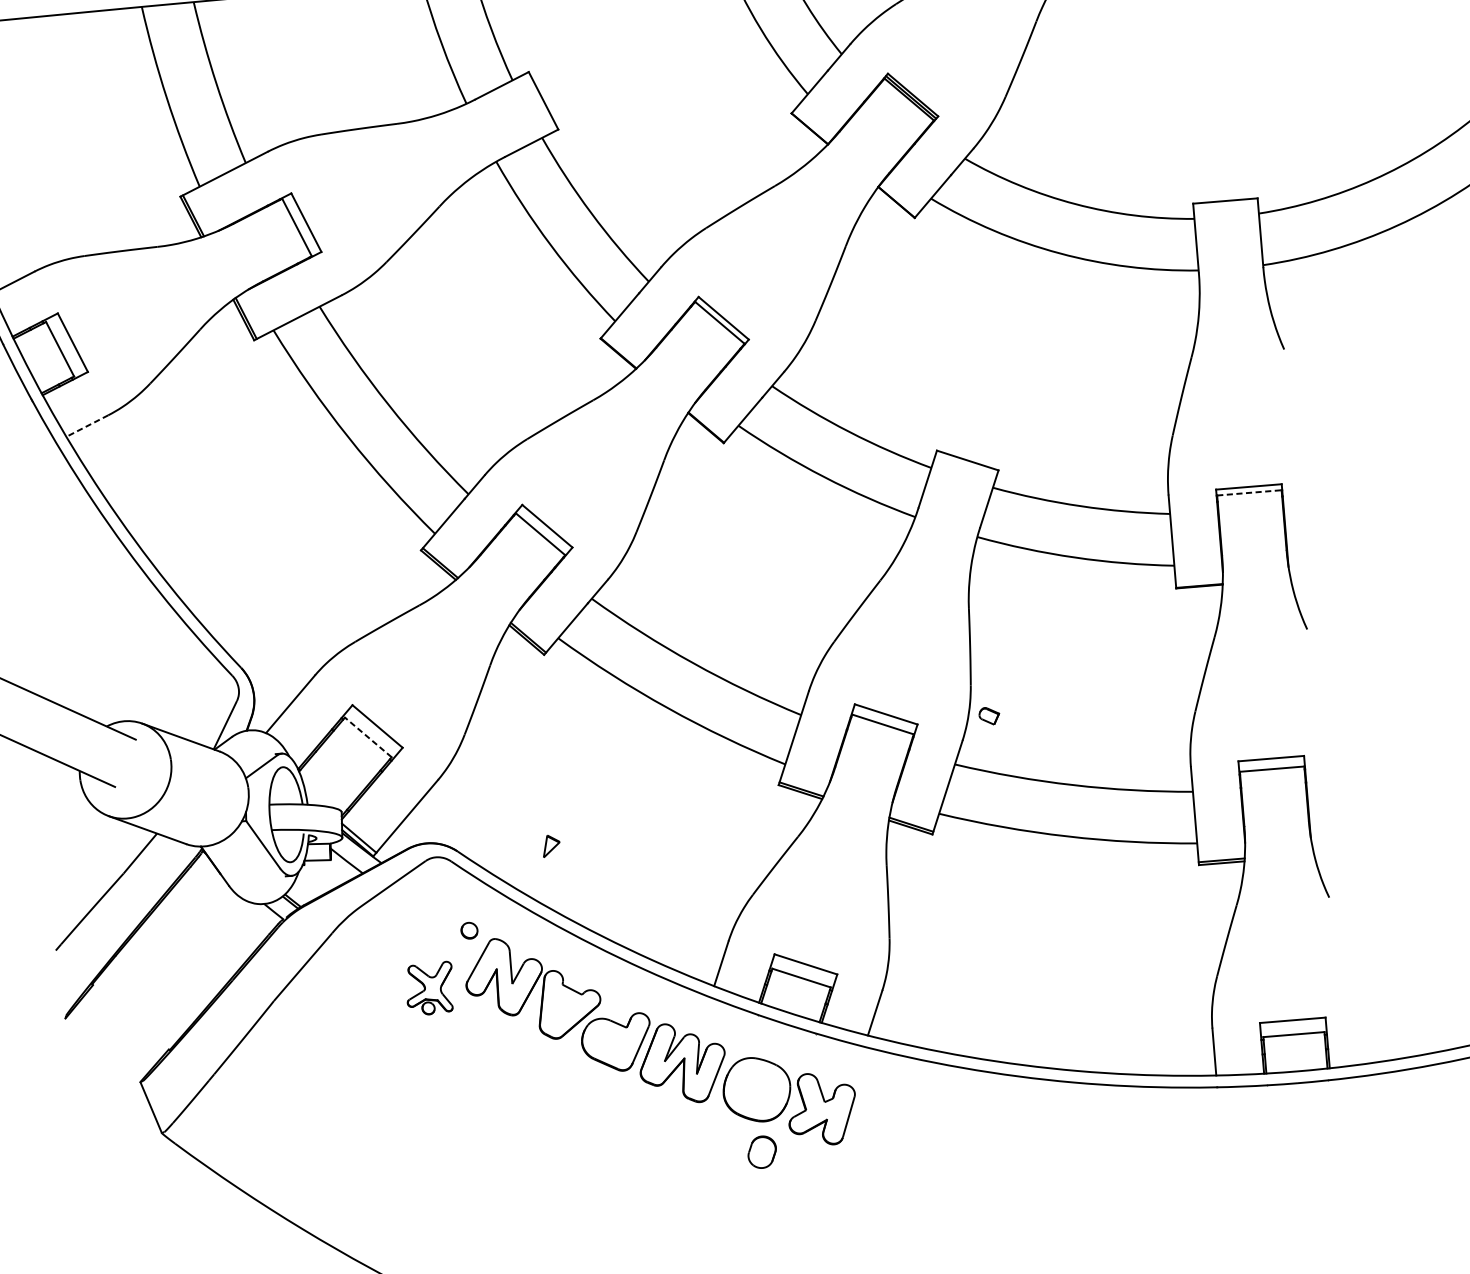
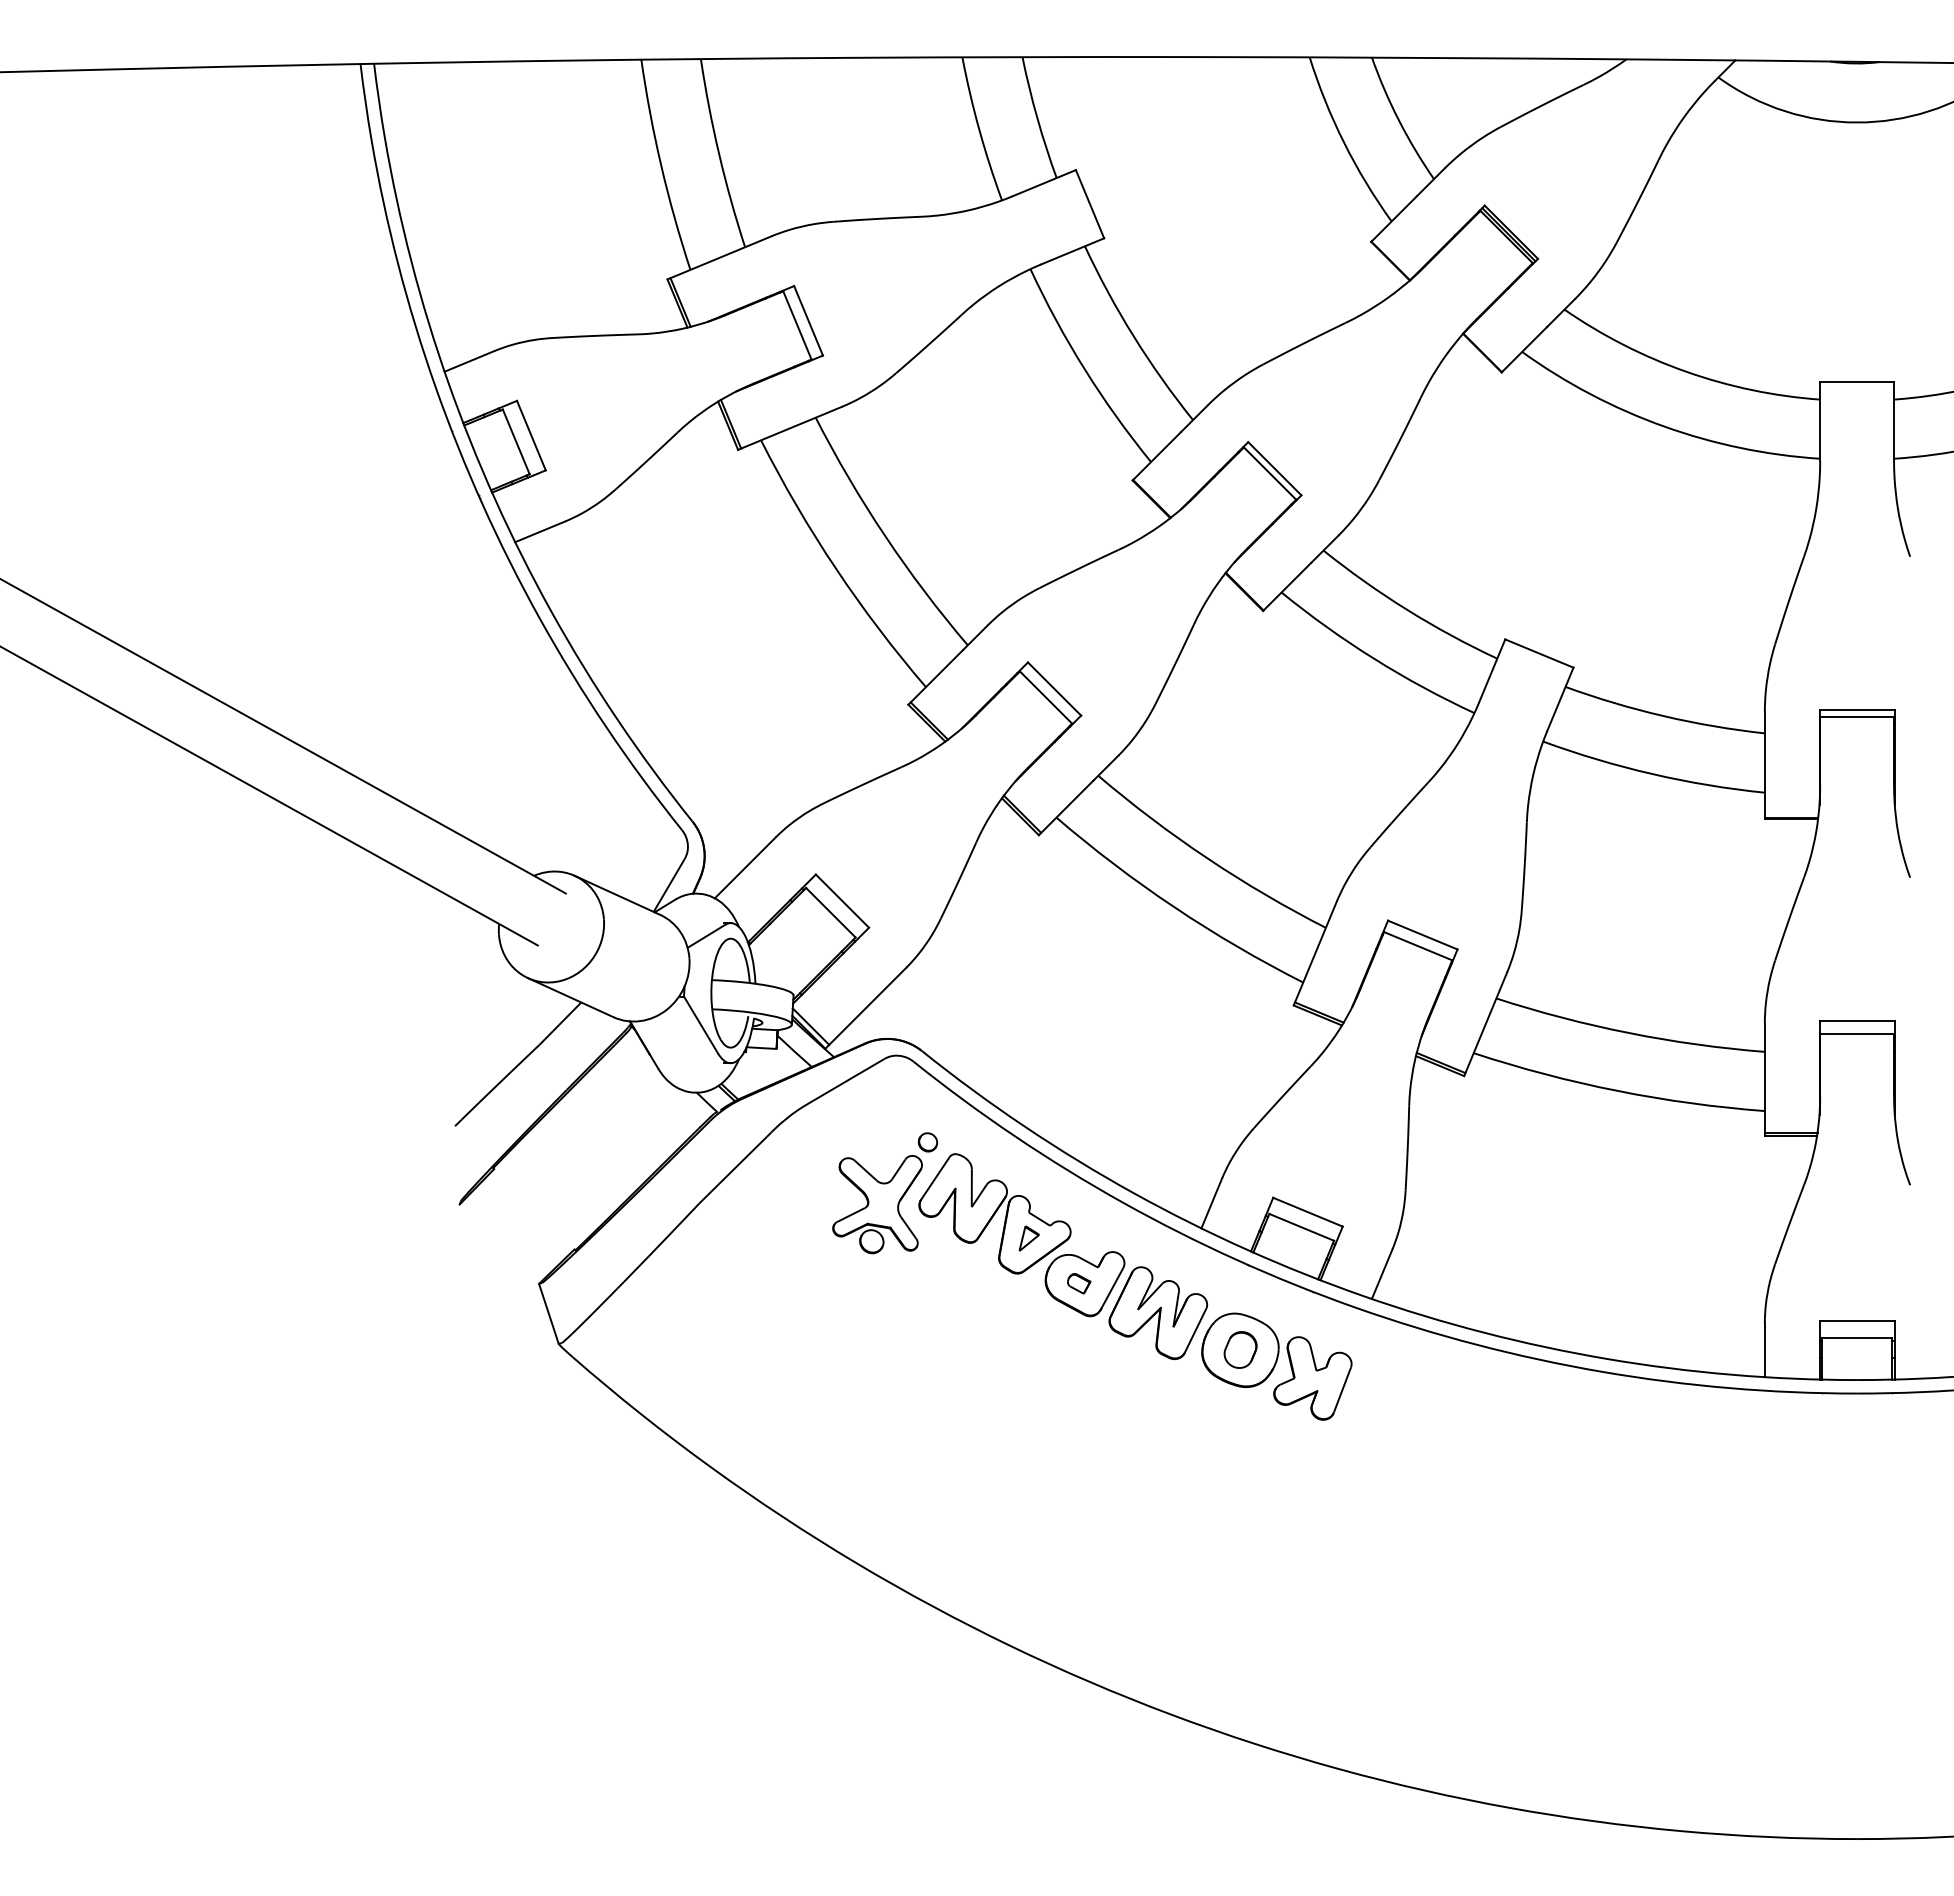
line: (87, 425) -> (540, 531), dashed -> solid
line: (1249, 492) -> (1857, 716), dashed -> solid
part: (989, 715) -> (1079, 1283), moved
line: (367, 737) -> (830, 912), dashed -> solid
part: (550, 846) -> (1028, 1238), moved
part: (429, 988) -> (877, 1204), size x1.67
part: (762, 1151) -> (1240, 1349), moved

